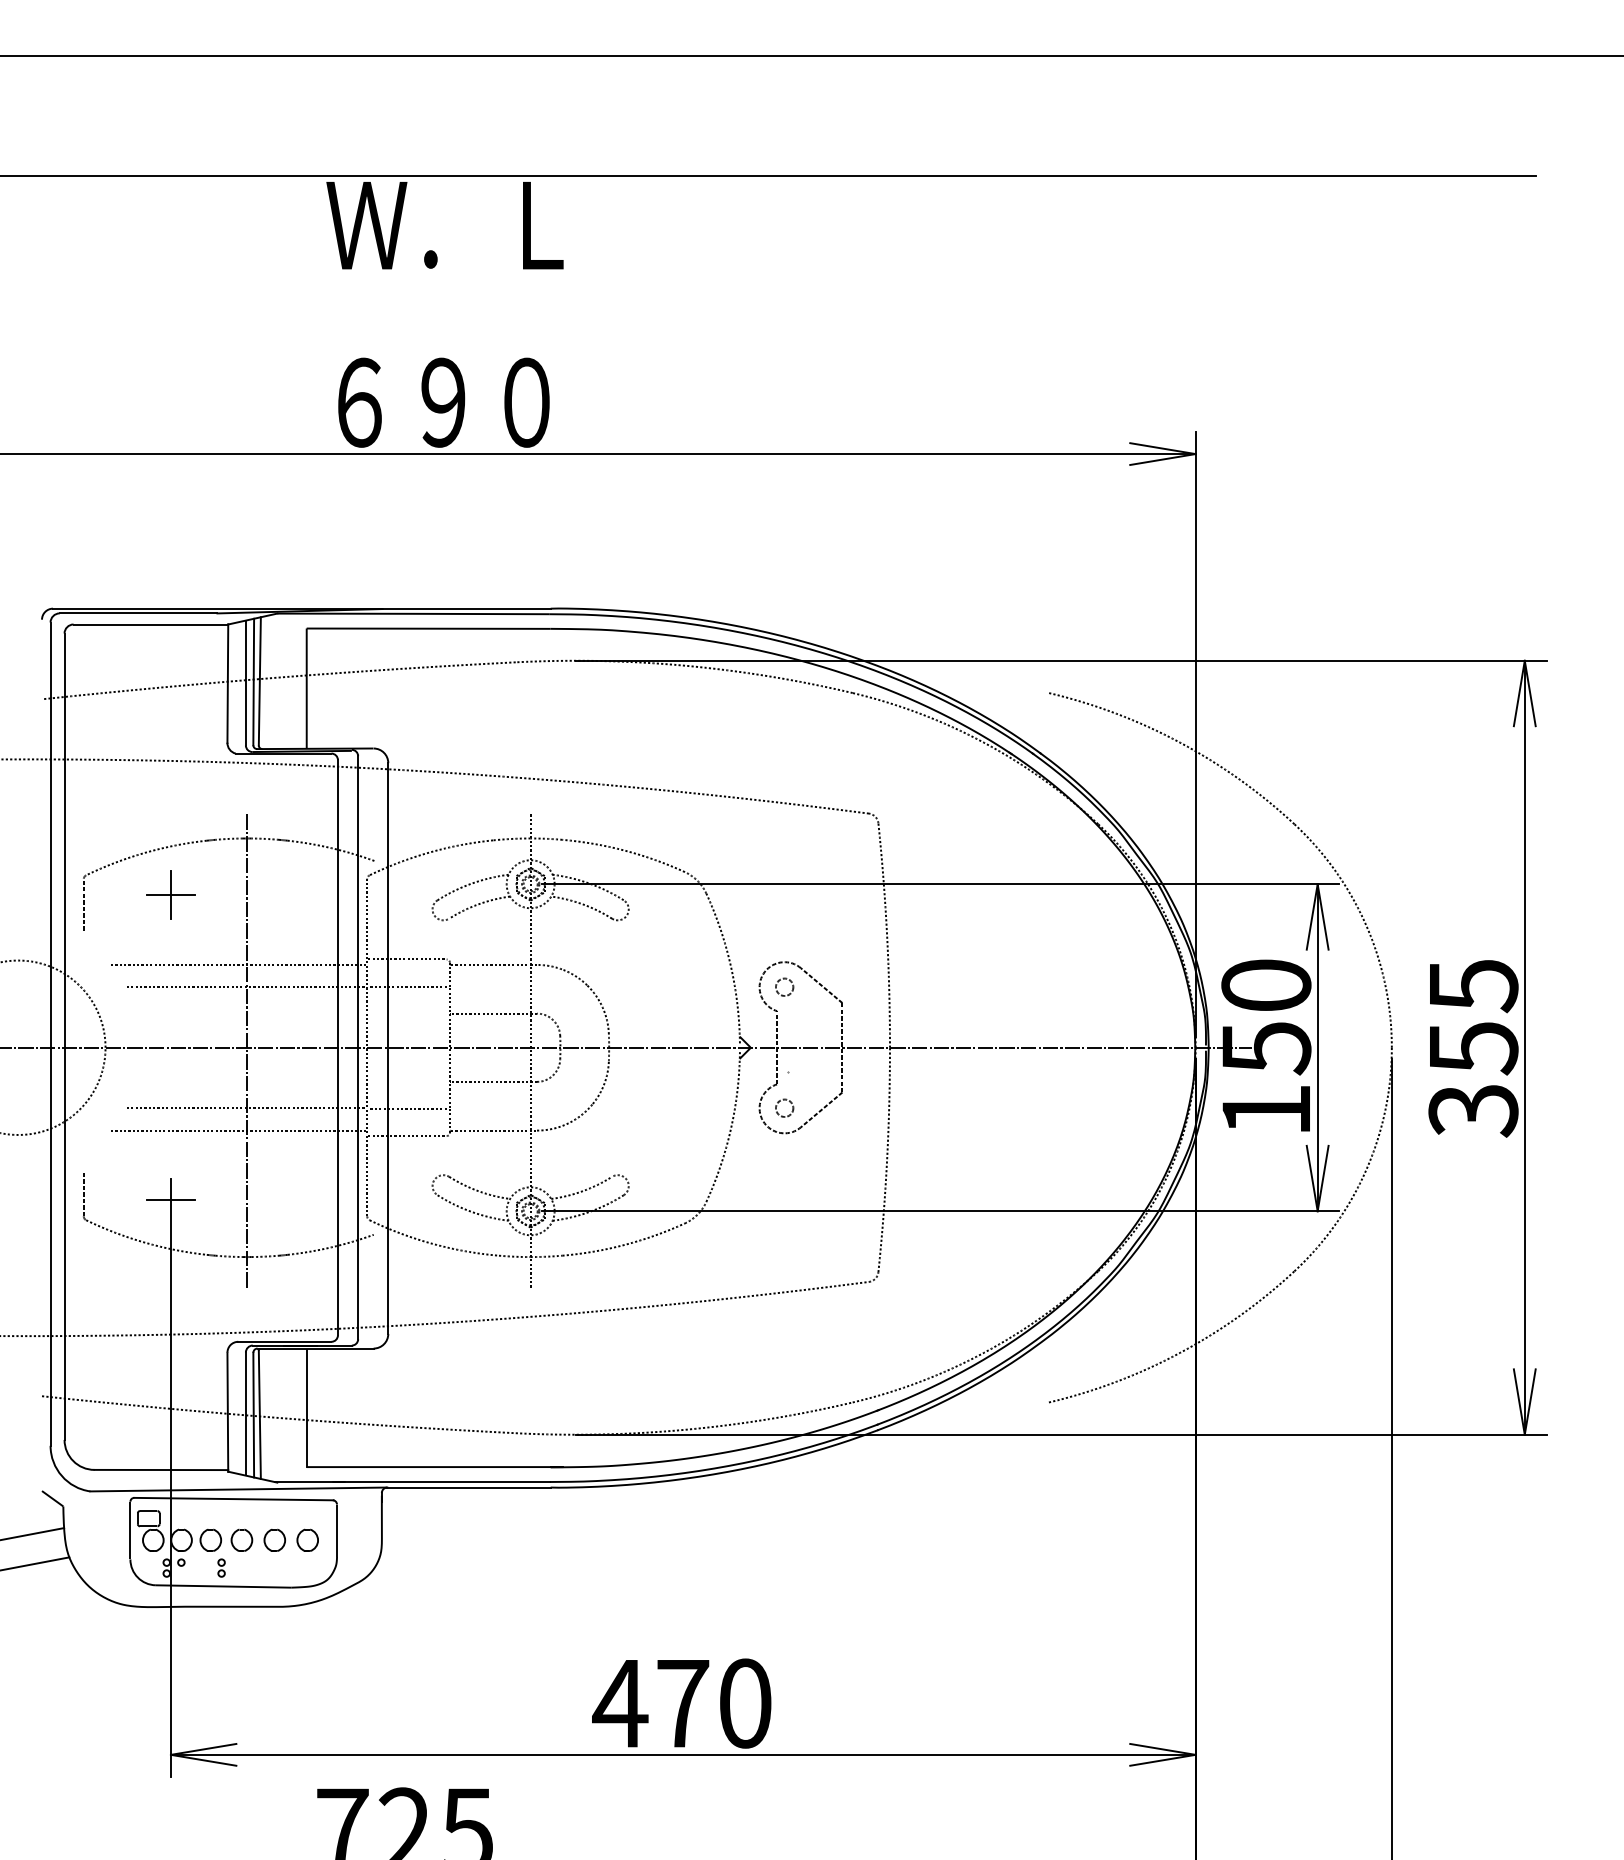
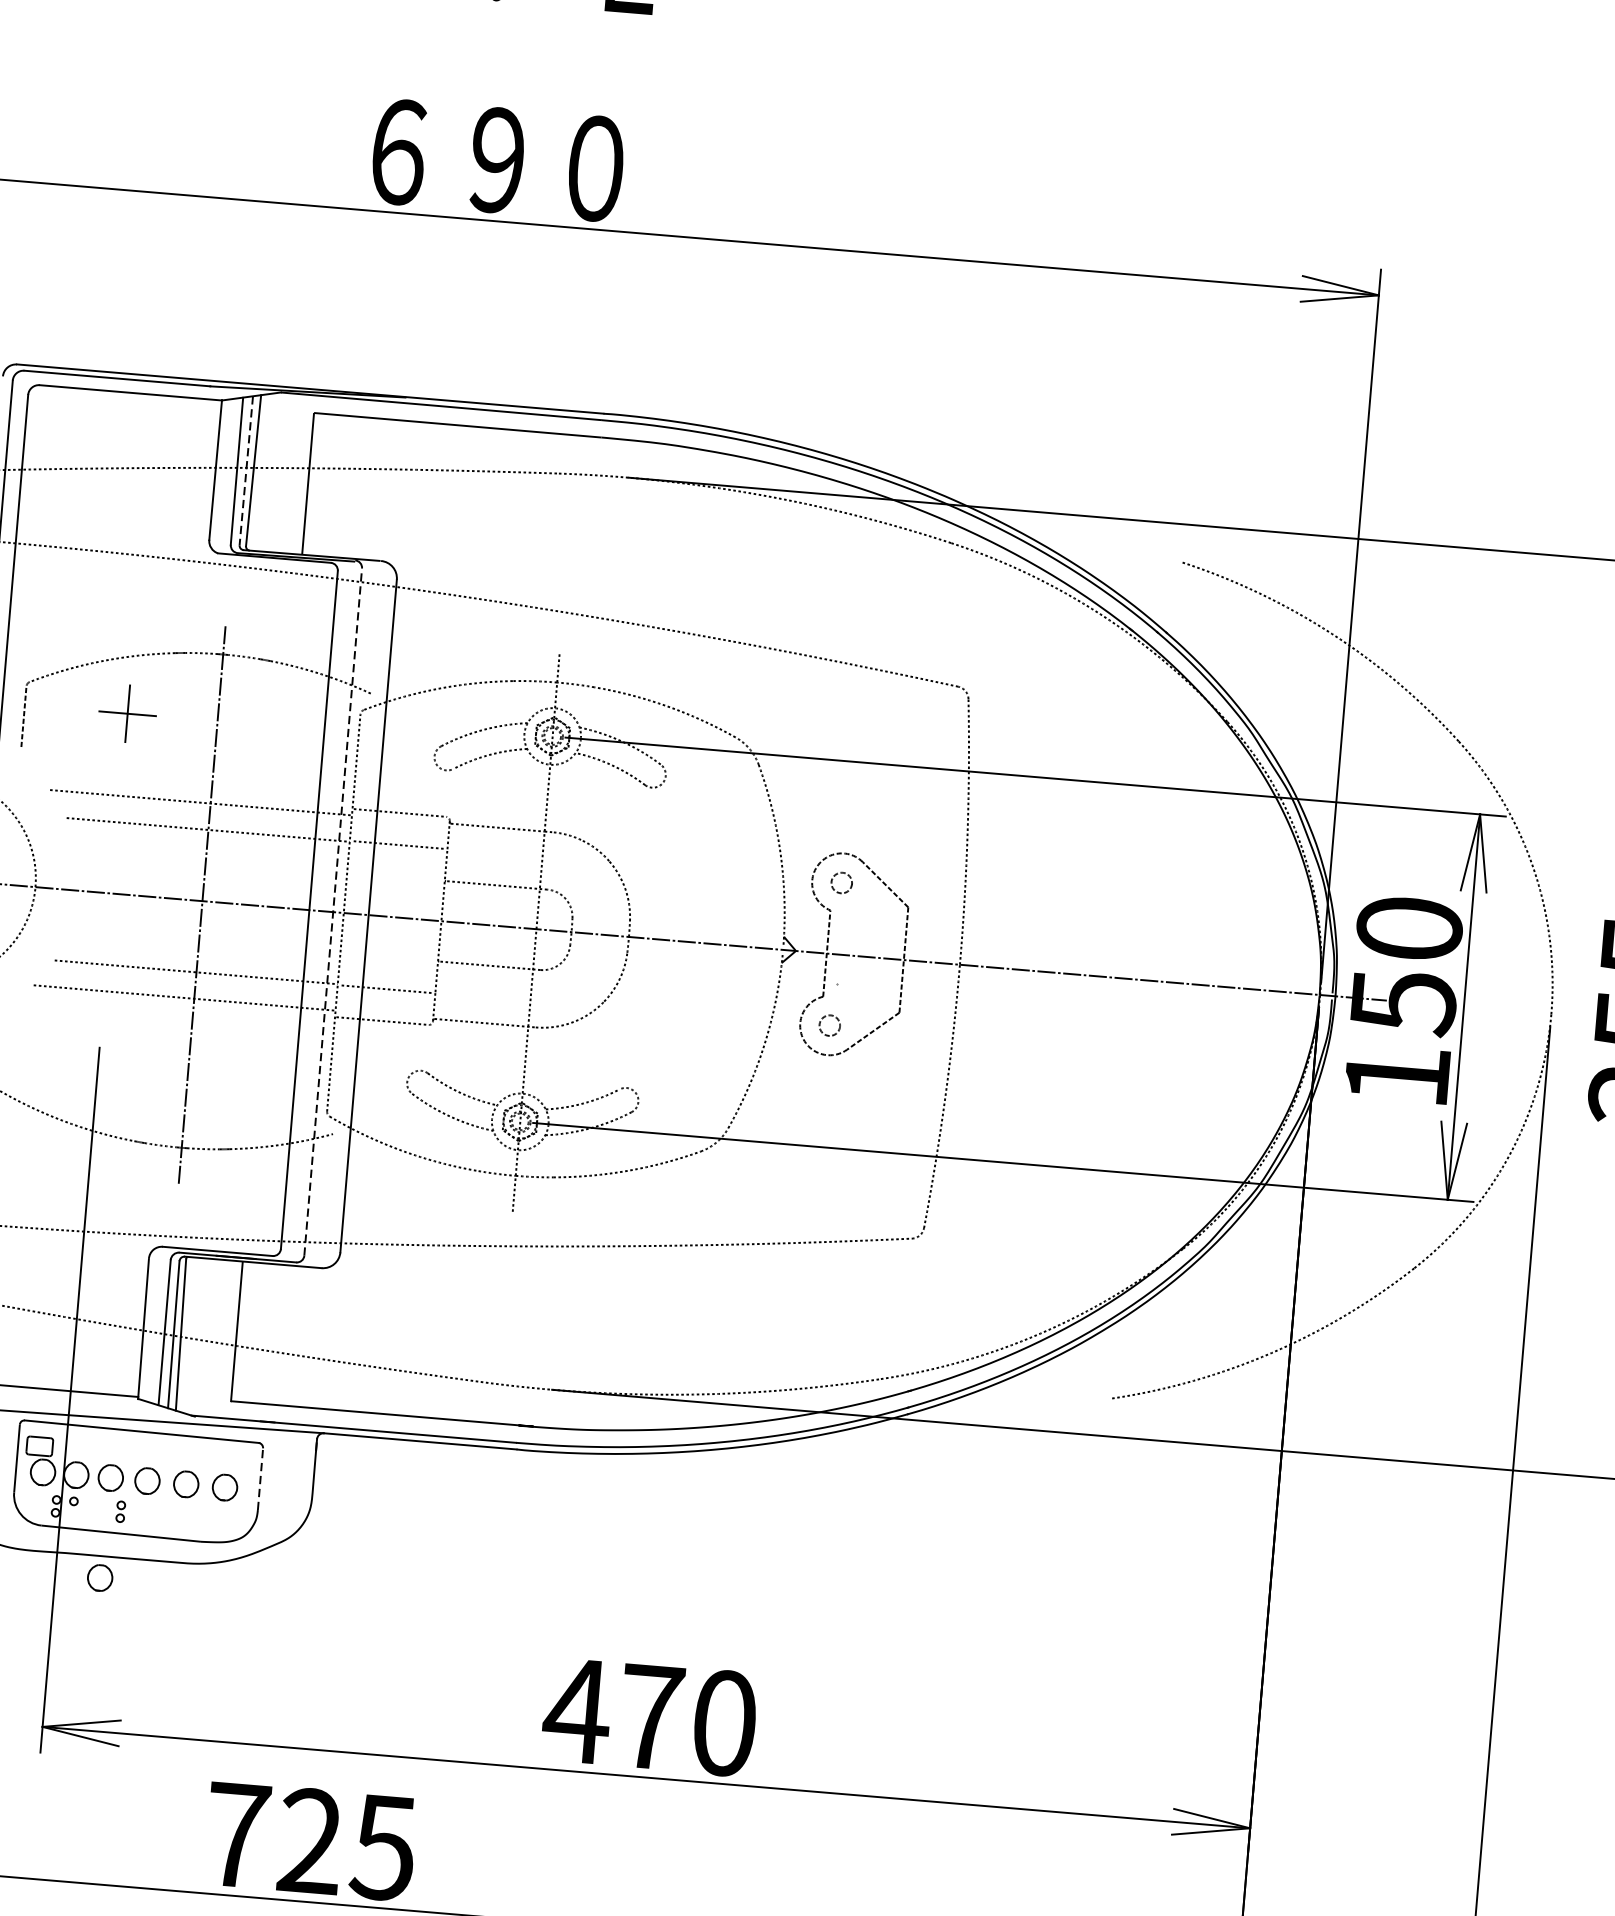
line: (253, 682) -> (246, 471), solid -> dashed
line: (358, 1047) -> (333, 911), solid -> dashed
line: (170, 1200) -> (96, 1073), removed
line: (337, 1530) -> (261, 1478), solid -> dashed
part: (208, 1624) -> (99, 1576), added

